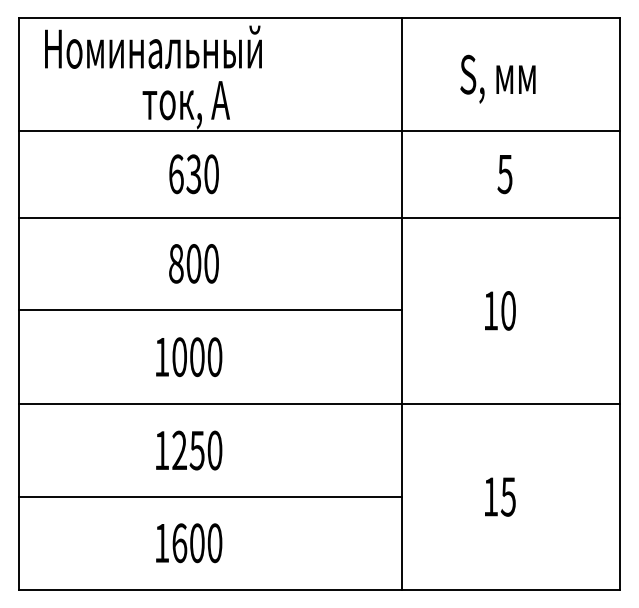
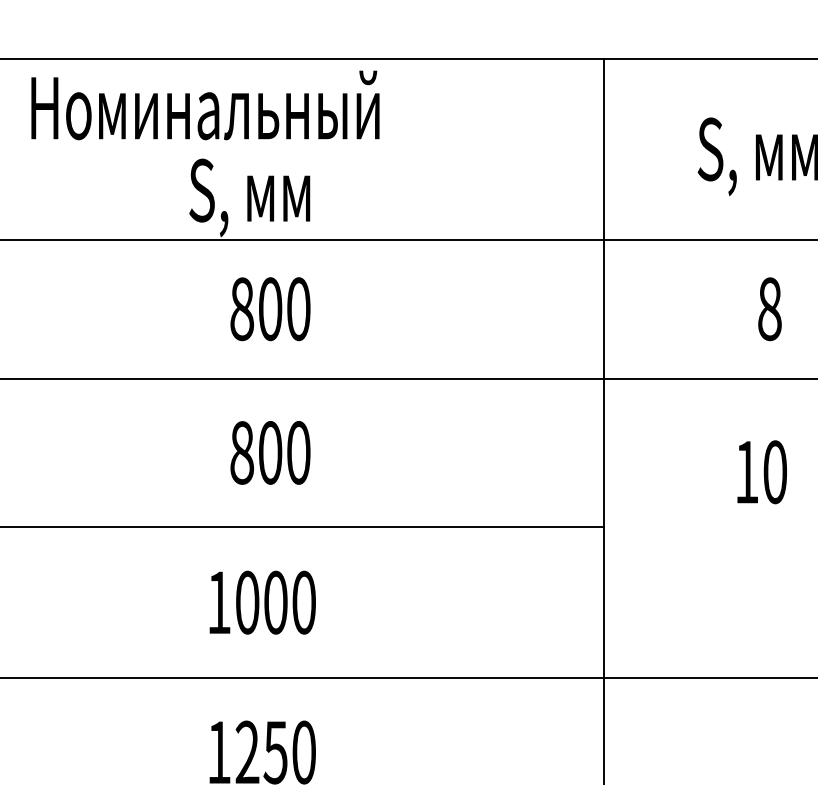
text: (185, 104) -> (256, 197), ток, А -> S, мм
text: (185, 174) -> (256, 309), 630 -> 800
text: (504, 174) -> (768, 309), 5 -> 8
text: (500, 310) -> (762, 471), moved

